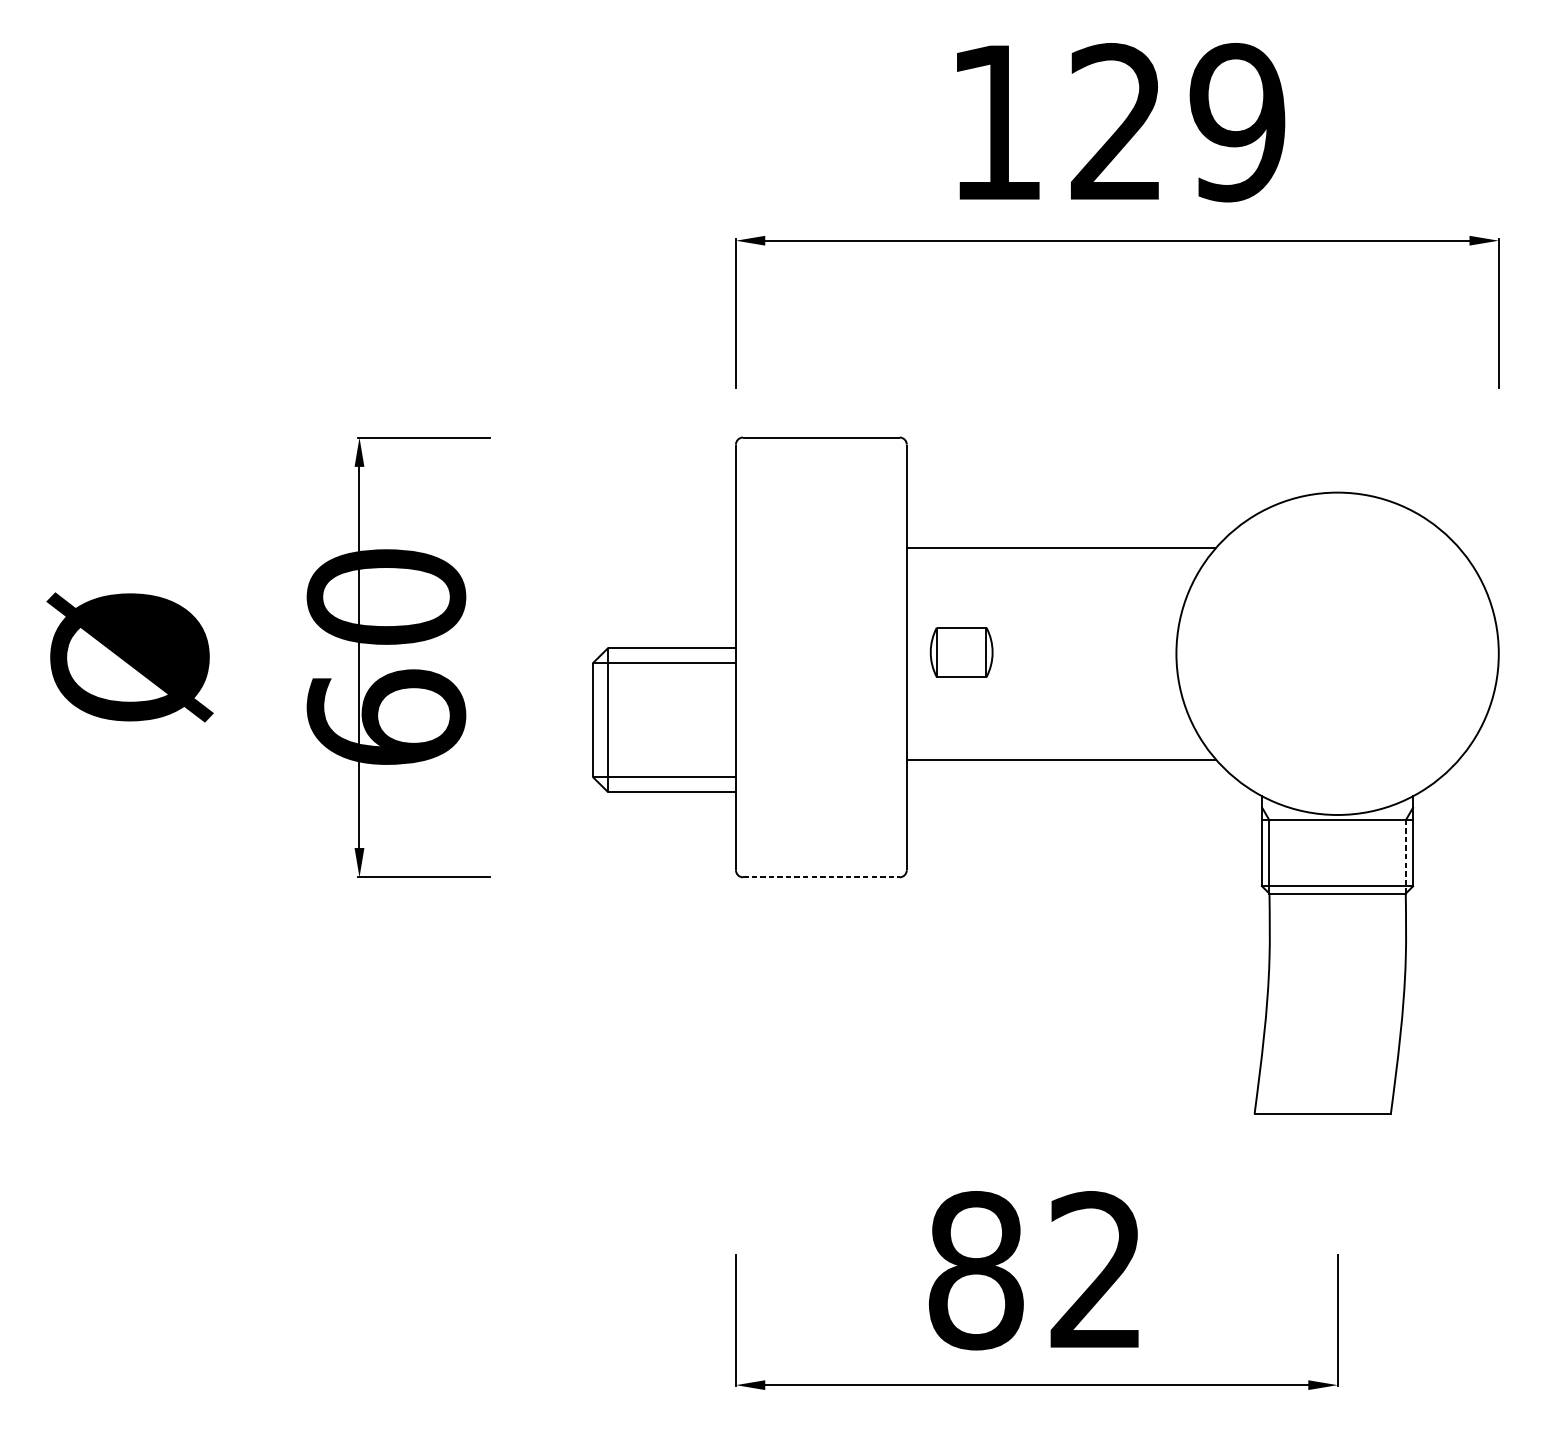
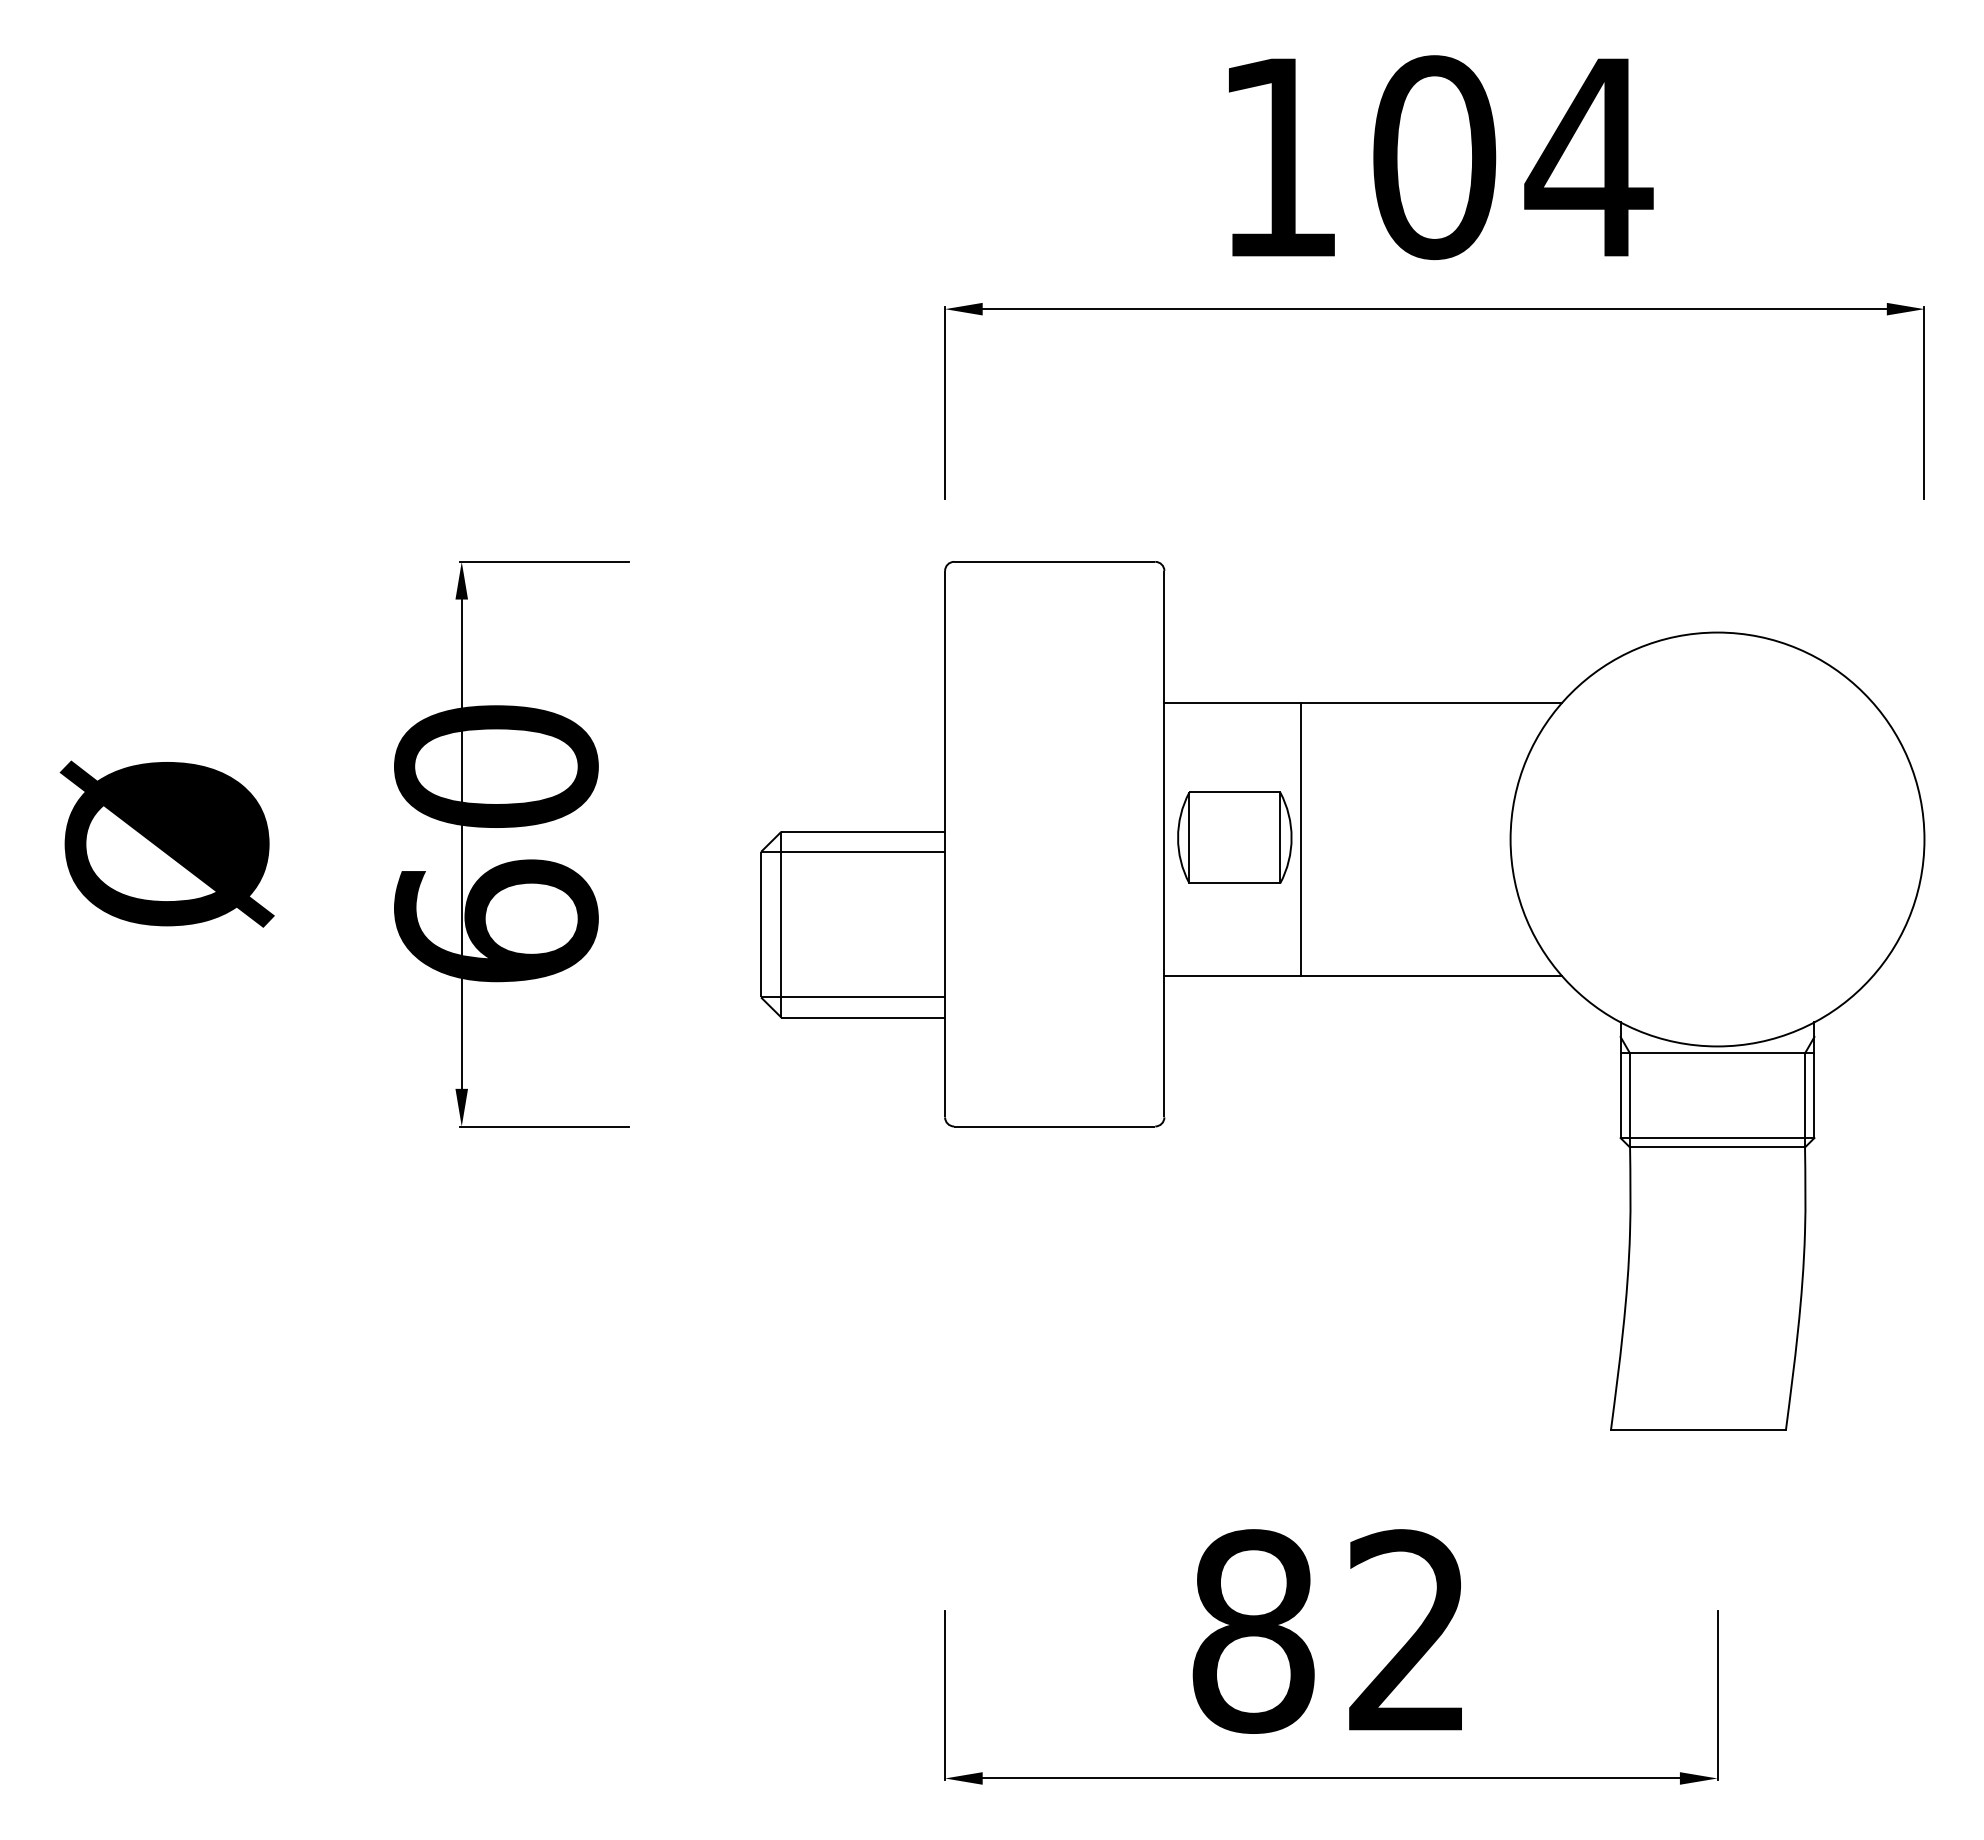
text: (1178, 122) -> (1513, 157), 129 -> 104
part: (961, 652) -> (1234, 837), size x1.43
line: (1012, 653) -> (1300, 839), added
line: (1406, 856) -> (1805, 1099), dashed -> solid
line: (821, 877) -> (1054, 1126), dashed -> solid

